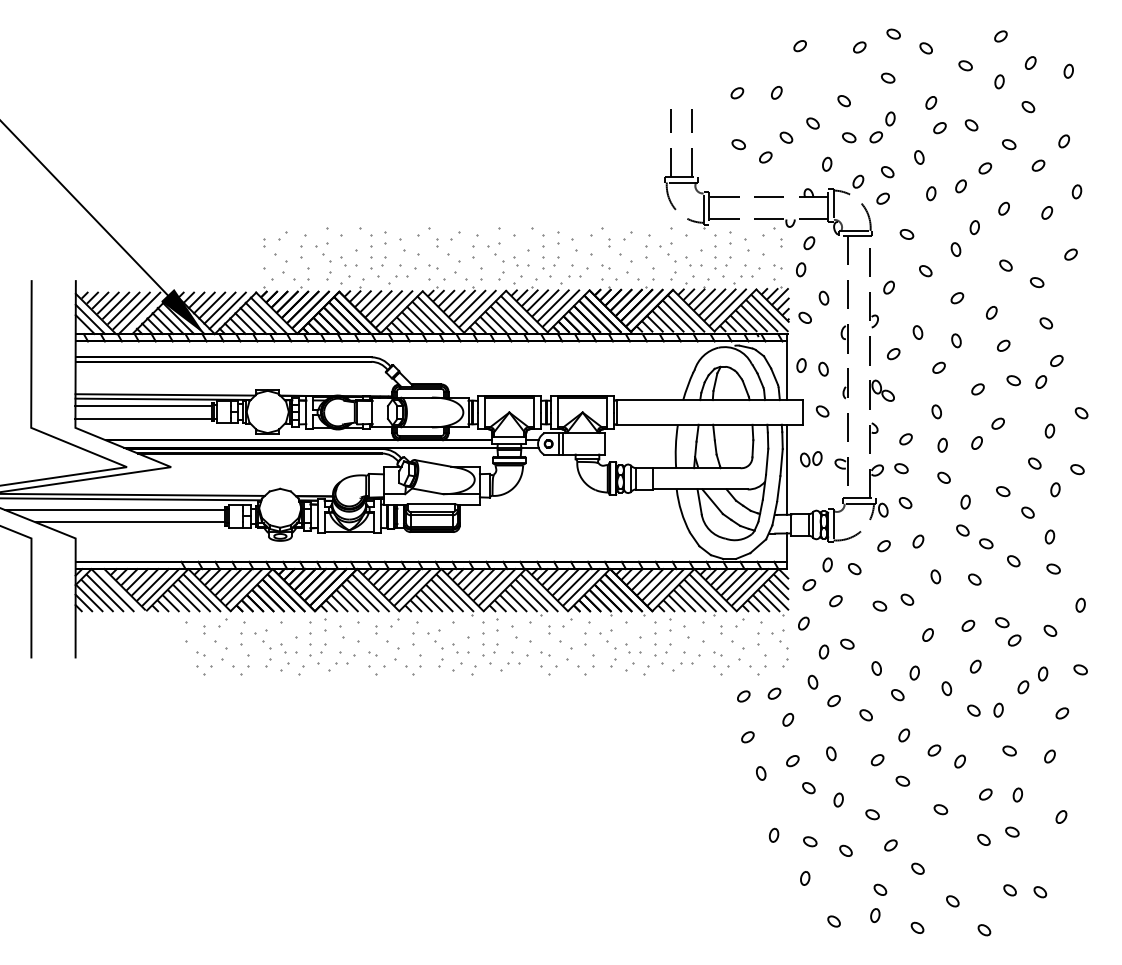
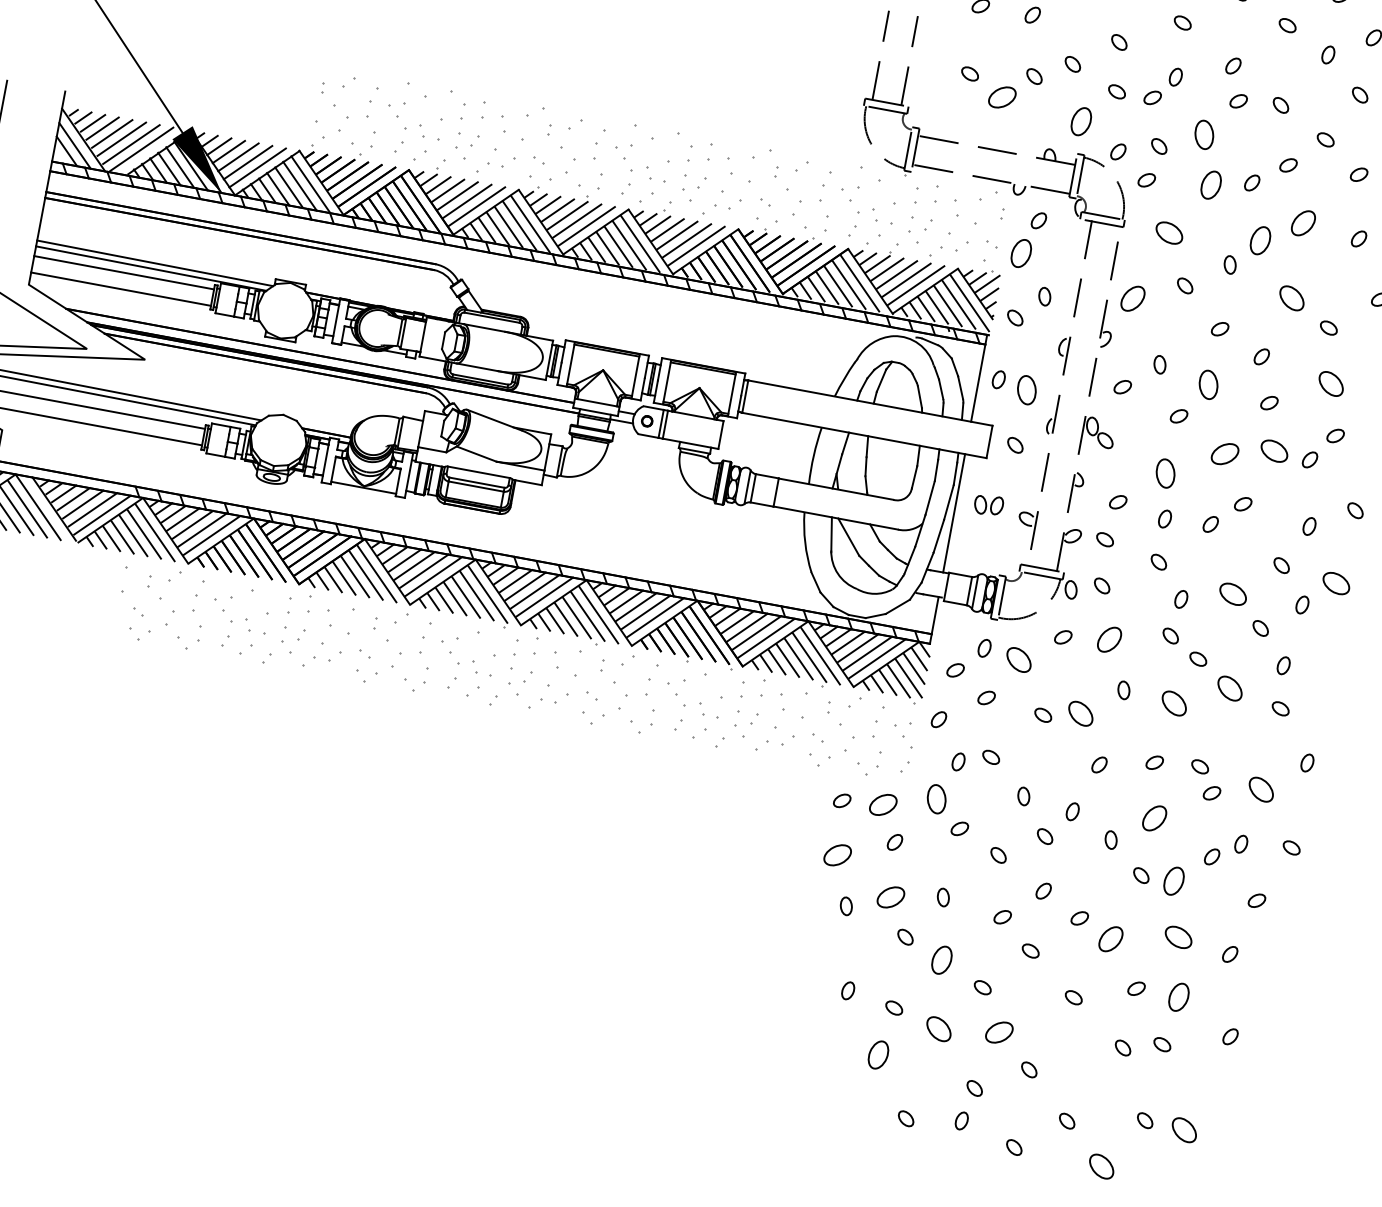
part: (765, 157) -> (1002, 97), size x1.6
part: (919, 157) -> (1204, 134), size x1.6
part: (827, 163) -> (1082, 120), size x1.6
part: (931, 193) -> (1211, 185), size x1.6
part: (1003, 208) -> (1302, 222), size x1.6
part: (974, 227) -> (1259, 240), size x1.6
part: (906, 234) -> (1168, 233), size x1.6
part: (1005, 265) -> (1291, 297), size x1.6
part: (801, 269) -> (1022, 253), size x1.6
part: (888, 287) -> (1132, 298), size x1.6
part: (1045, 323) -> (1329, 383), size x1.6
part: (956, 340) -> (1208, 384), size x1.6
part: (823, 368) -> (1026, 389), size x1.6
part: (1013, 380) -> (1273, 451), size x1.6
part: (977, 389) -> (1224, 454), size x1.6
part: (936, 411) -> (1165, 473), size x1.6
part: (1077, 469) -> (1336, 583), size x1.6
part: (1003, 491) -> (1233, 594), size x1.6
part: (918, 541) -> (1109, 639), size x1.6
part: (1013, 561) -> (1229, 689), size x1.6
part: (854, 569) -> (1018, 660), size x1.6
part: (974, 579) -> (1174, 703), size x1.6
part: (907, 599) -> (1081, 713), size x1.6
part: (1050, 630) -> (1261, 788), size x1.6
part: (975, 666) -> (1154, 817), size x1.6
part: (812, 681) -> (936, 797), size x1.6
part: (774, 693) -> (883, 804), size x1.6
part: (998, 709) -> (1173, 880), size x1.6
part: (747, 737) -> (837, 855), size x1.6
part: (1009, 750) -> (1178, 936), size x1.6
part: (792, 761) -> (890, 898), size x1.6
part: (959, 761) -> (1110, 938), size x1.6
part: (1017, 794) -> (1178, 996), size x1.6
part: (838, 799) -> (941, 959), size x1.6
part: (890, 845) -> (998, 1032), size x1.6
part: (845, 850) -> (938, 1028), size x1.6
part: (805, 878) -> (879, 1055), size x1.6
part: (1040, 892) -> (1184, 1130), size x1.6
part: (984, 930) -> (1101, 1167), size x1.6

